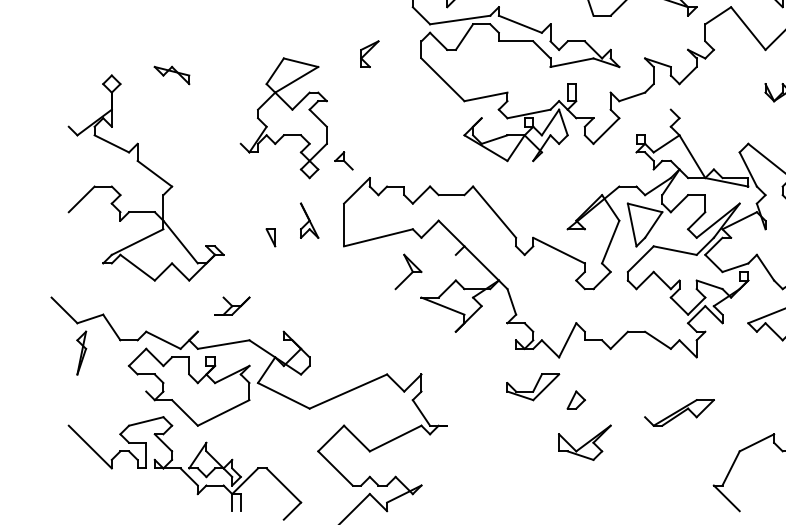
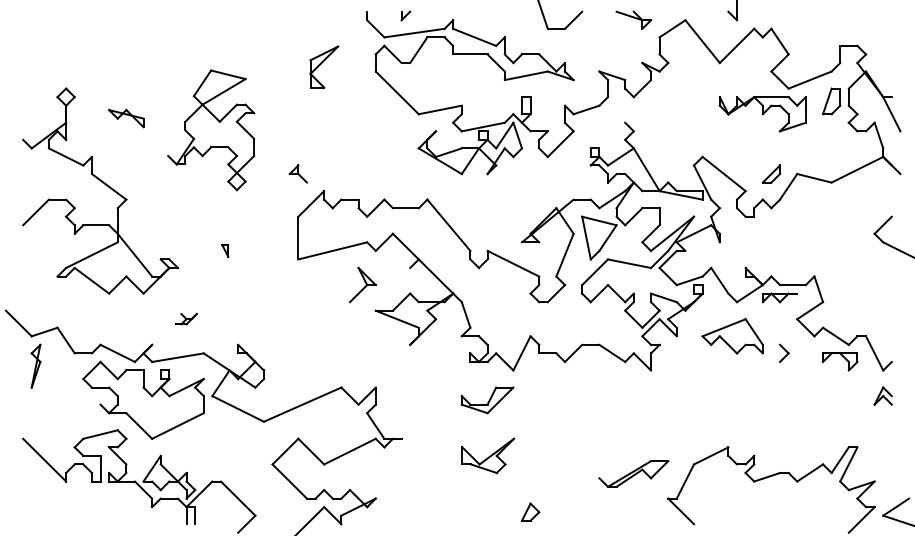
part: (369, 54) -> (323, 67), size x1.6
part: (172, 75) -> (126, 118), moved
part: (284, 118) -> (211, 130), moved
part: (309, 220) -> (263, 233), removed
part: (271, 237) -> (225, 250), size x0.7
part: (232, 305) -> (186, 318), size x0.6
part: (576, 399) -> (530, 511), moved
part: (679, 412) -> (633, 473), moved
part: (585, 442) -> (488, 455), moved

